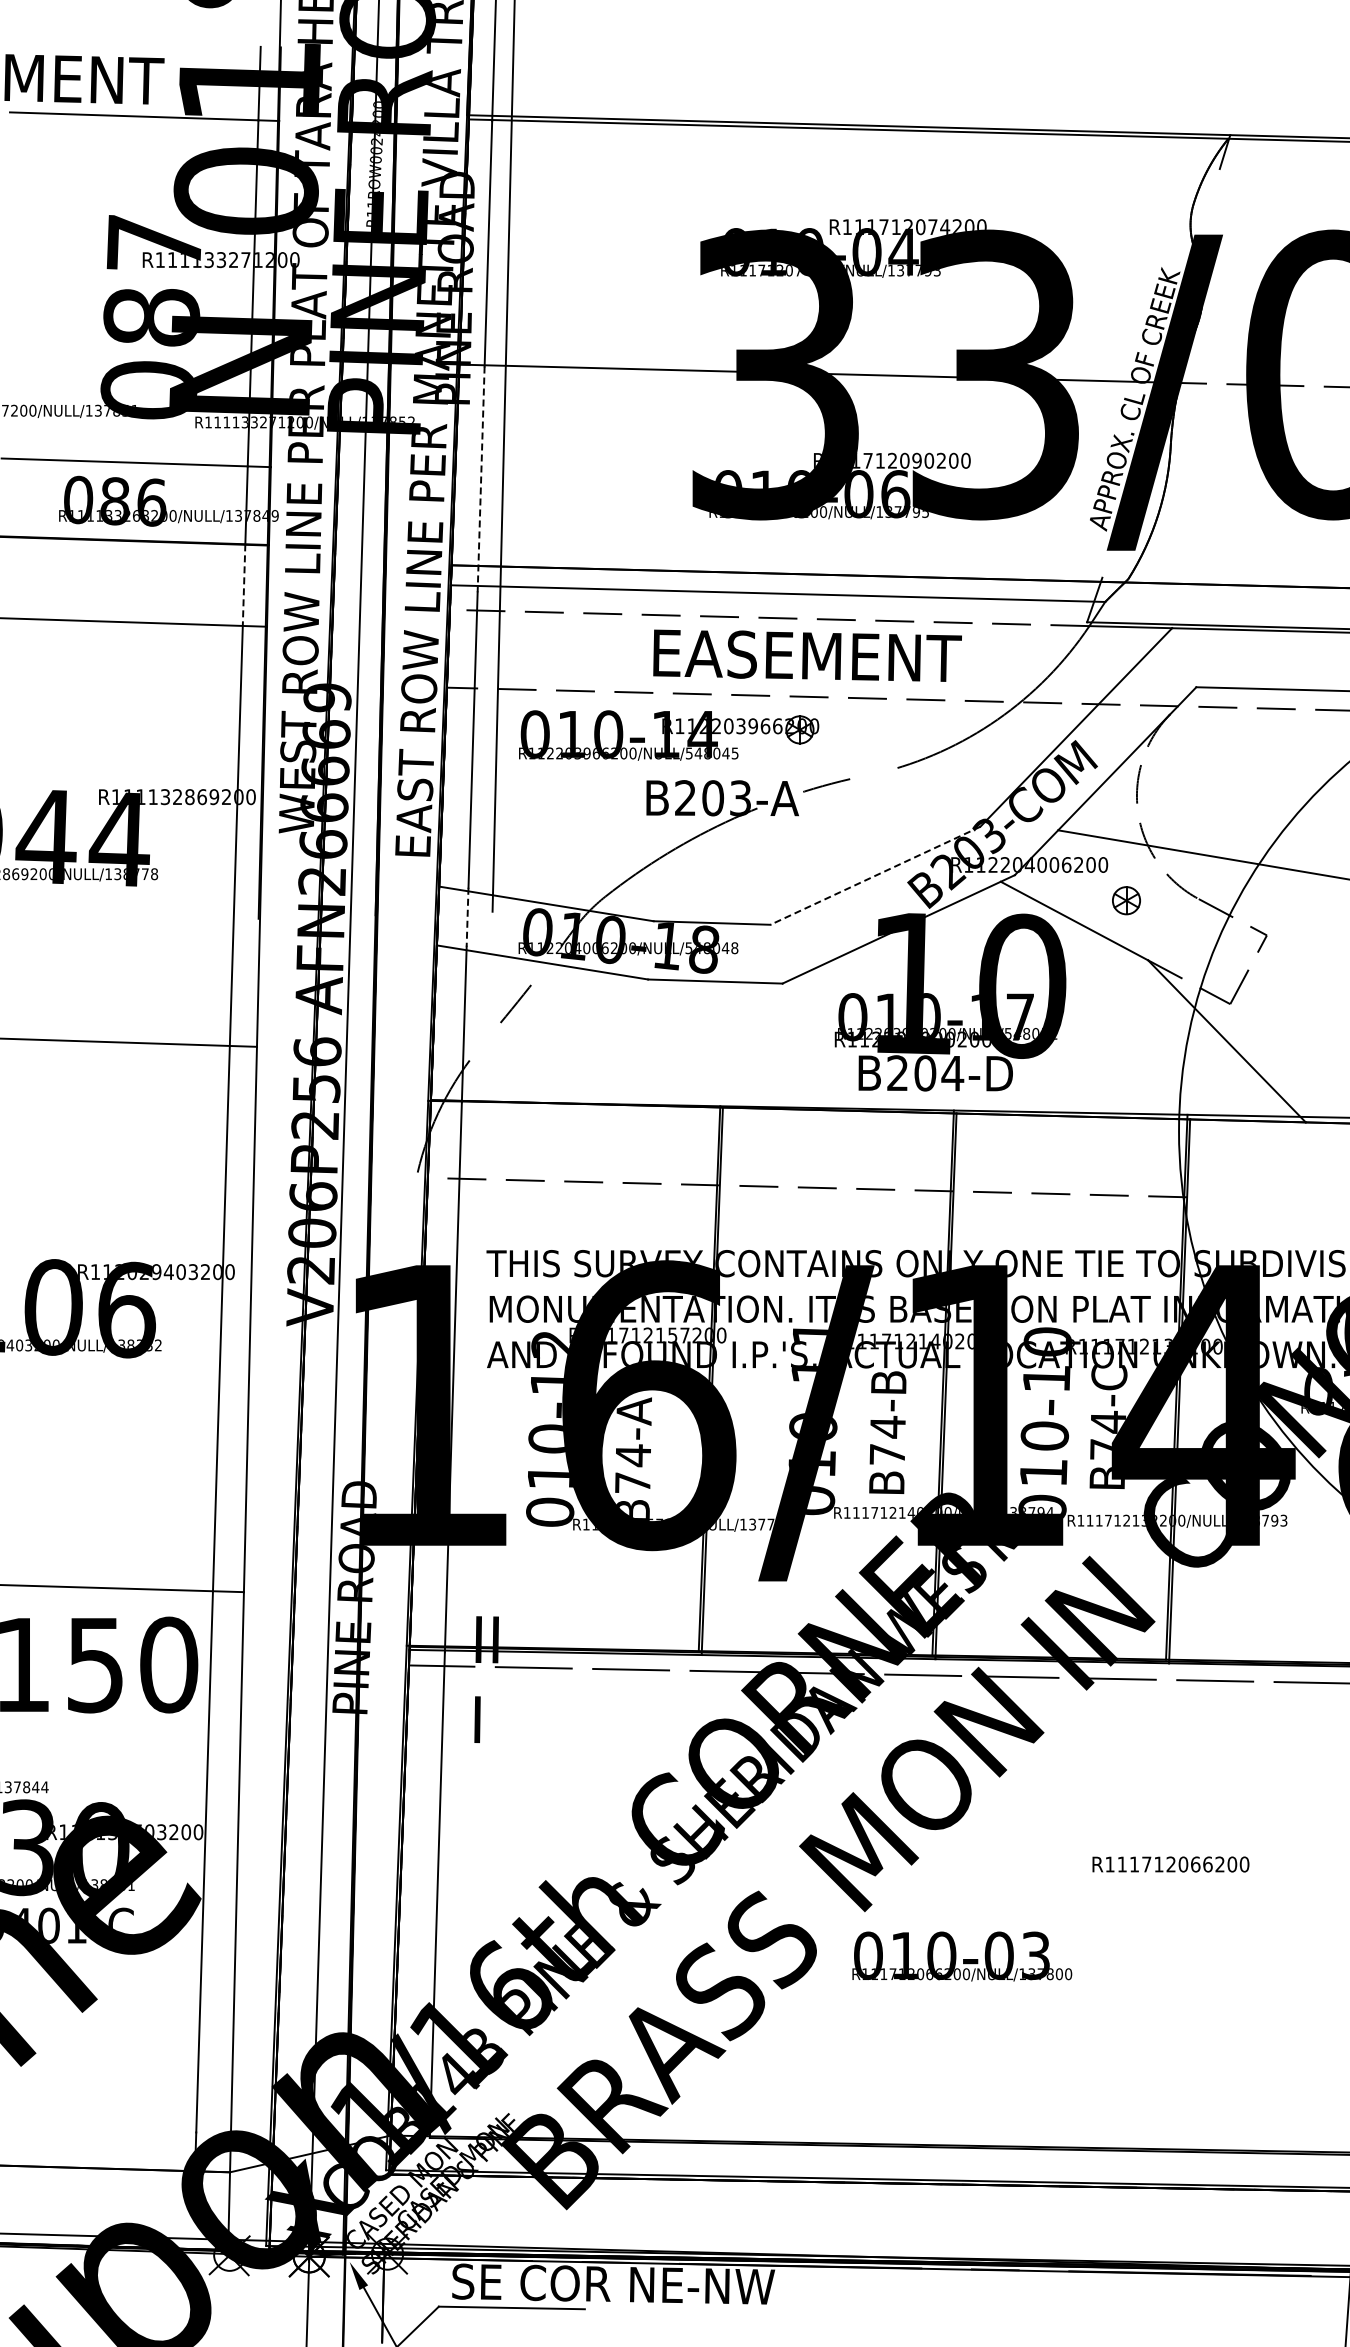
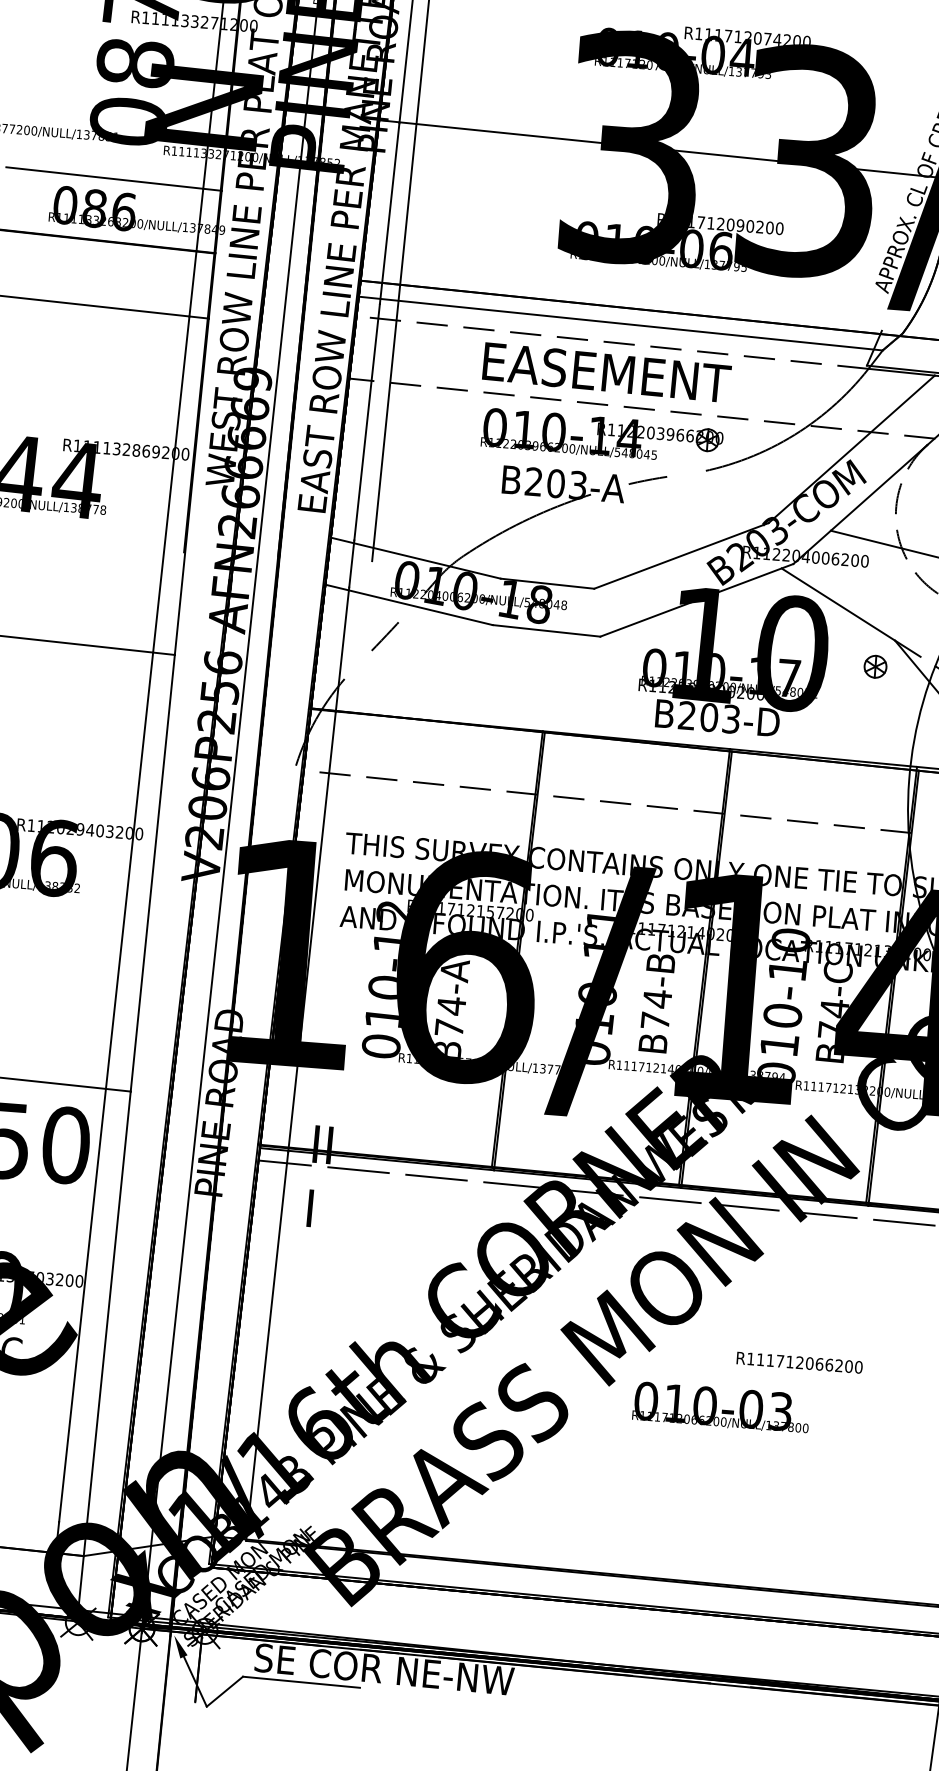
line: (481, 479) -> (389, 213), dashed -> solid
line: (244, 585) -> (193, 284), dashed -> solid
text: (807, 655) -> (606, 372), moved
part: (669, 735) -> (602, 436), moved
line: (875, 875) -> (681, 555), dashed -> solid
part: (1126, 900) -> (875, 666), moved
line: (467, 917) -> (351, 564), dashed -> solid
text: (952, 1073) -> (731, 719), B204-D -> B203-D
text: (1170, 1864) -> (799, 1362), moved
text: (962, 1956) -> (721, 1407), moved

